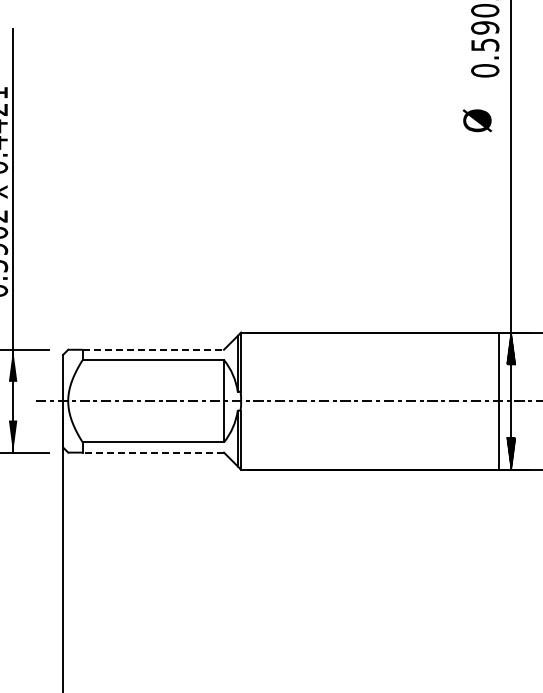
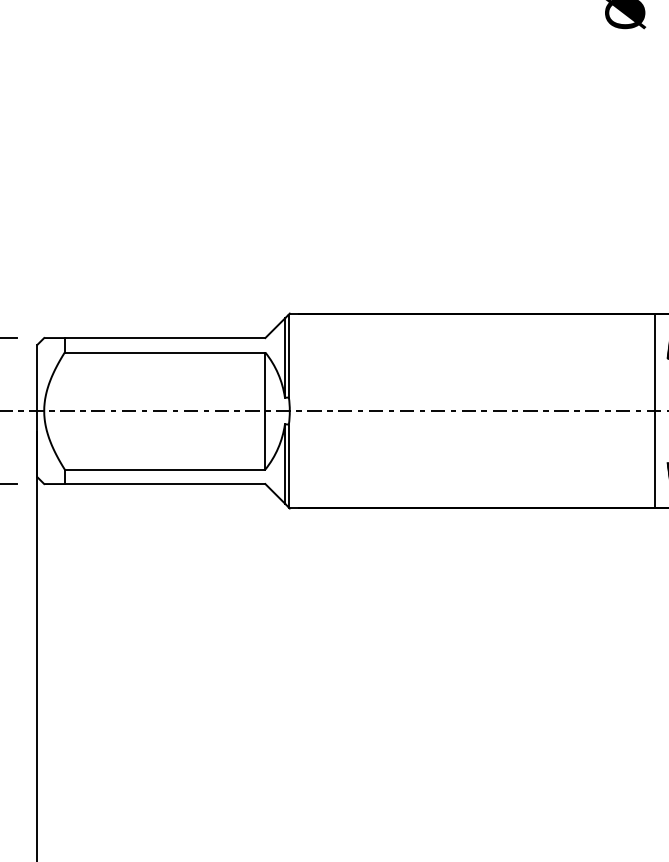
line: (153, 349) -> (165, 337), dashed -> solid
line: (153, 452) -> (165, 483), dashed -> solid

